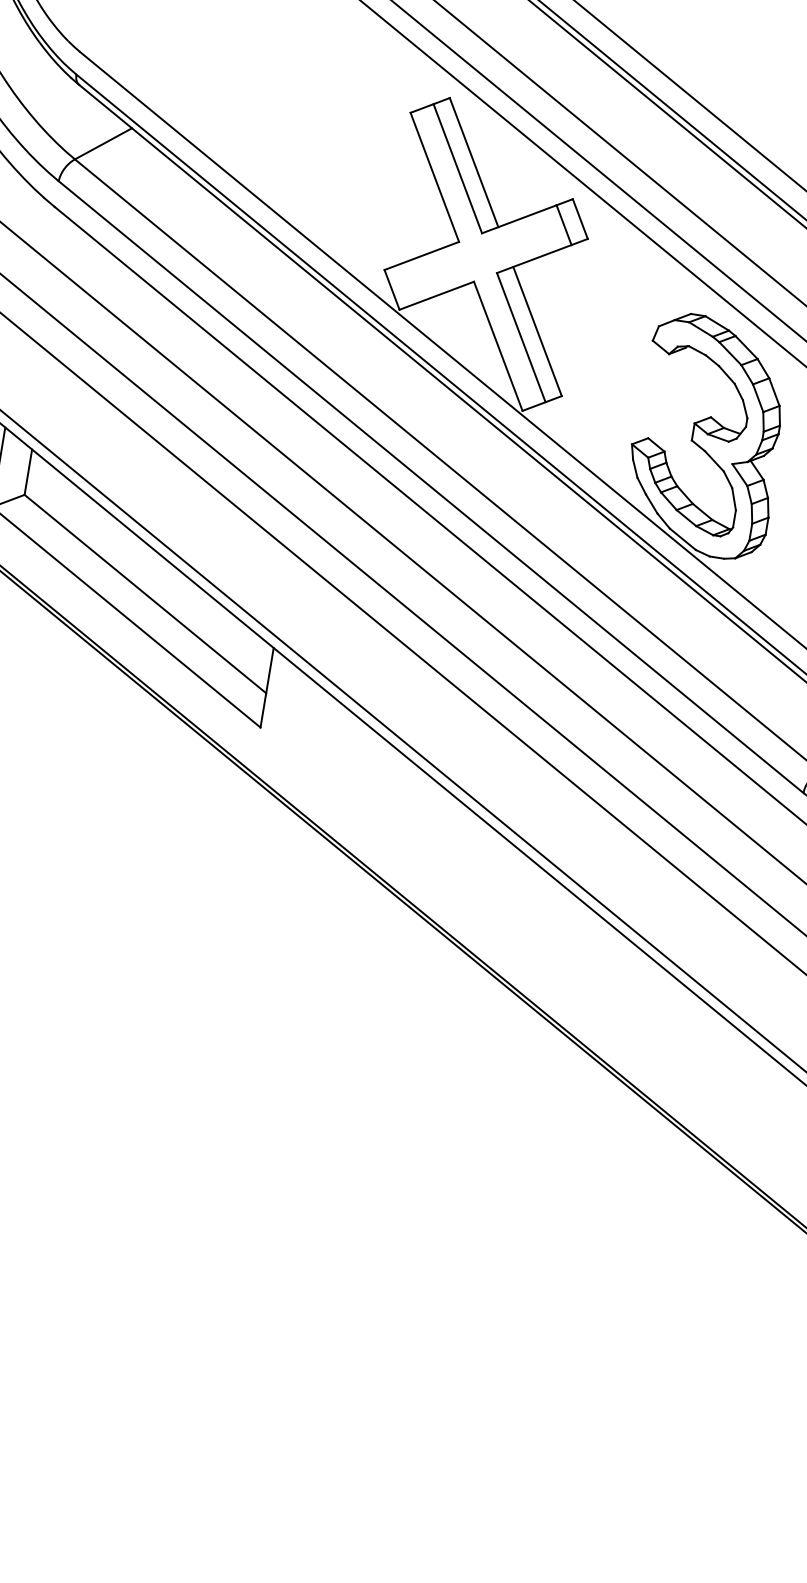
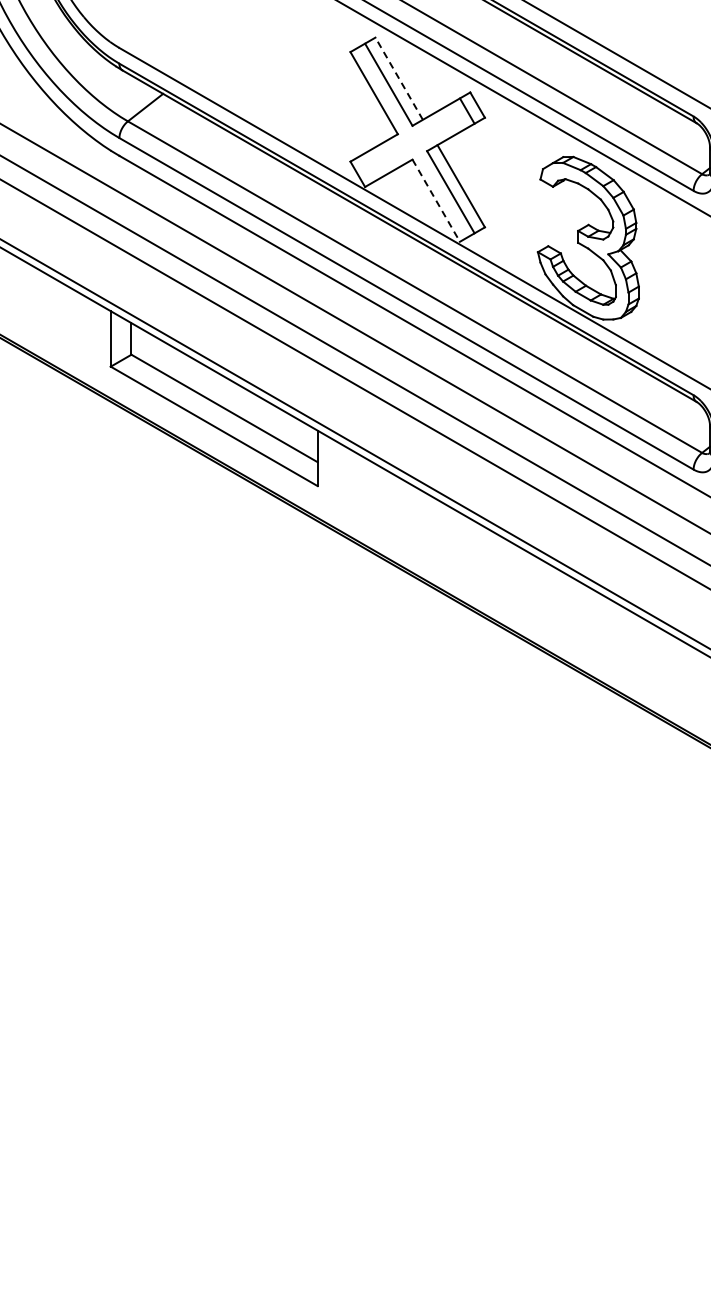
line: (473, 162) -> (398, 78), solid -> dashed
line: (498, 347) -> (436, 201), solid -> dashed

